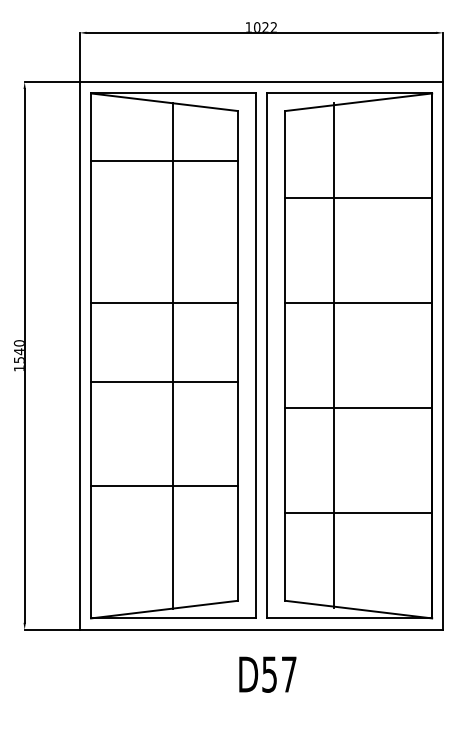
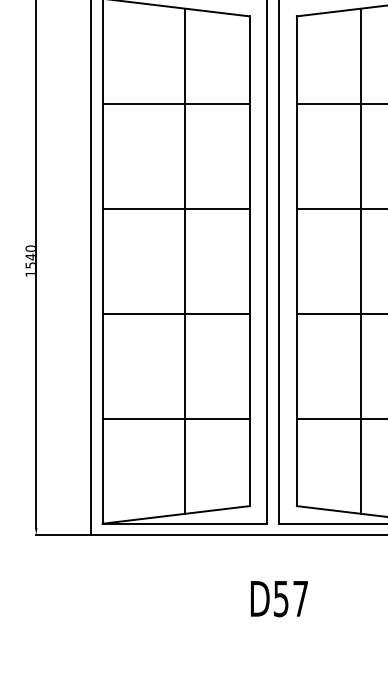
line: (164, 161) -> (176, 103), moved
line: (334, 355) -> (361, 260), moved
line: (164, 382) -> (176, 313), moved
line: (164, 486) -> (176, 418), moved
text: (267, 674) -> (279, 598), moved

